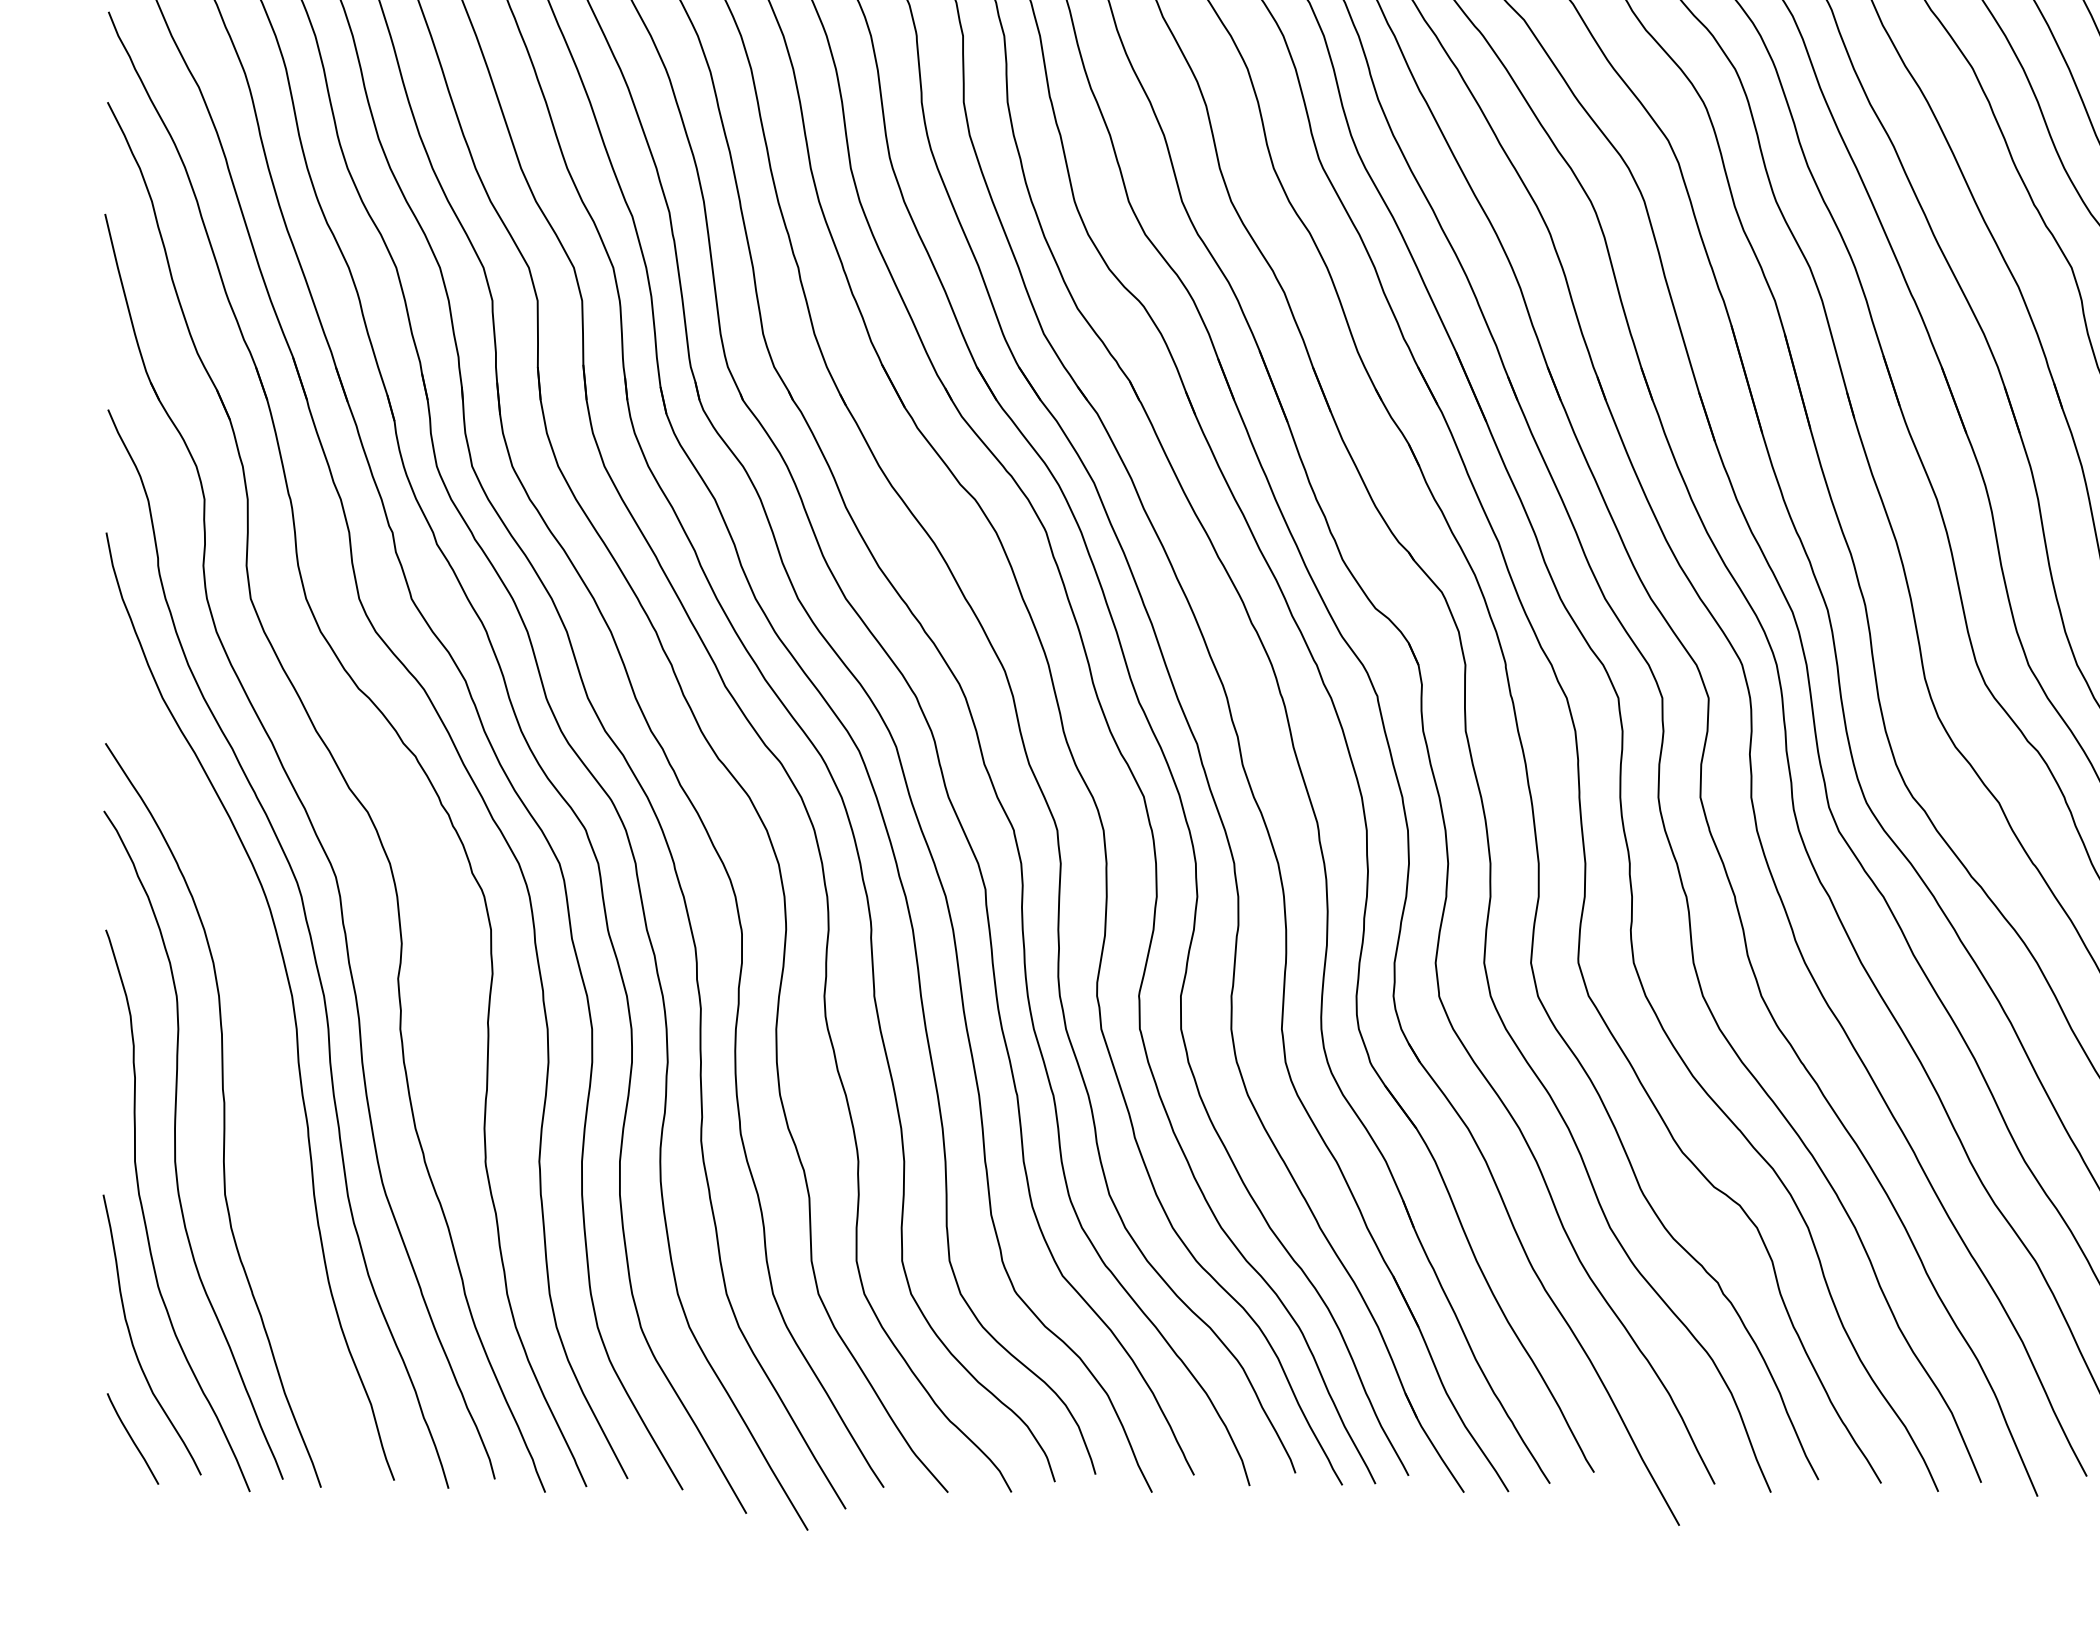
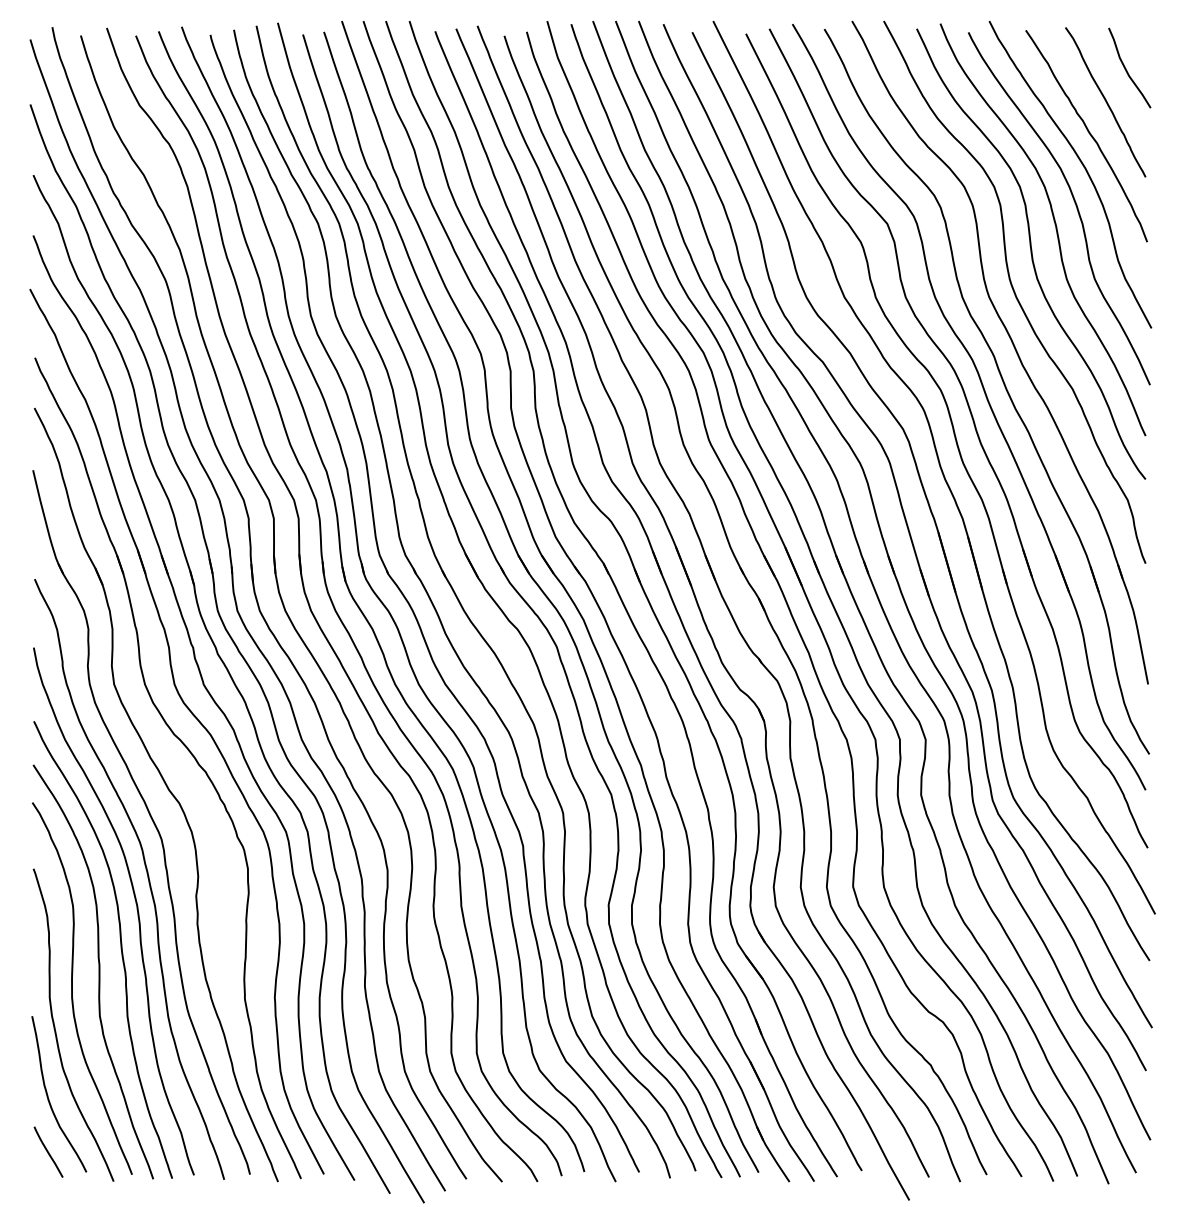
curve: (262, 1074) -> (120, 949), added

